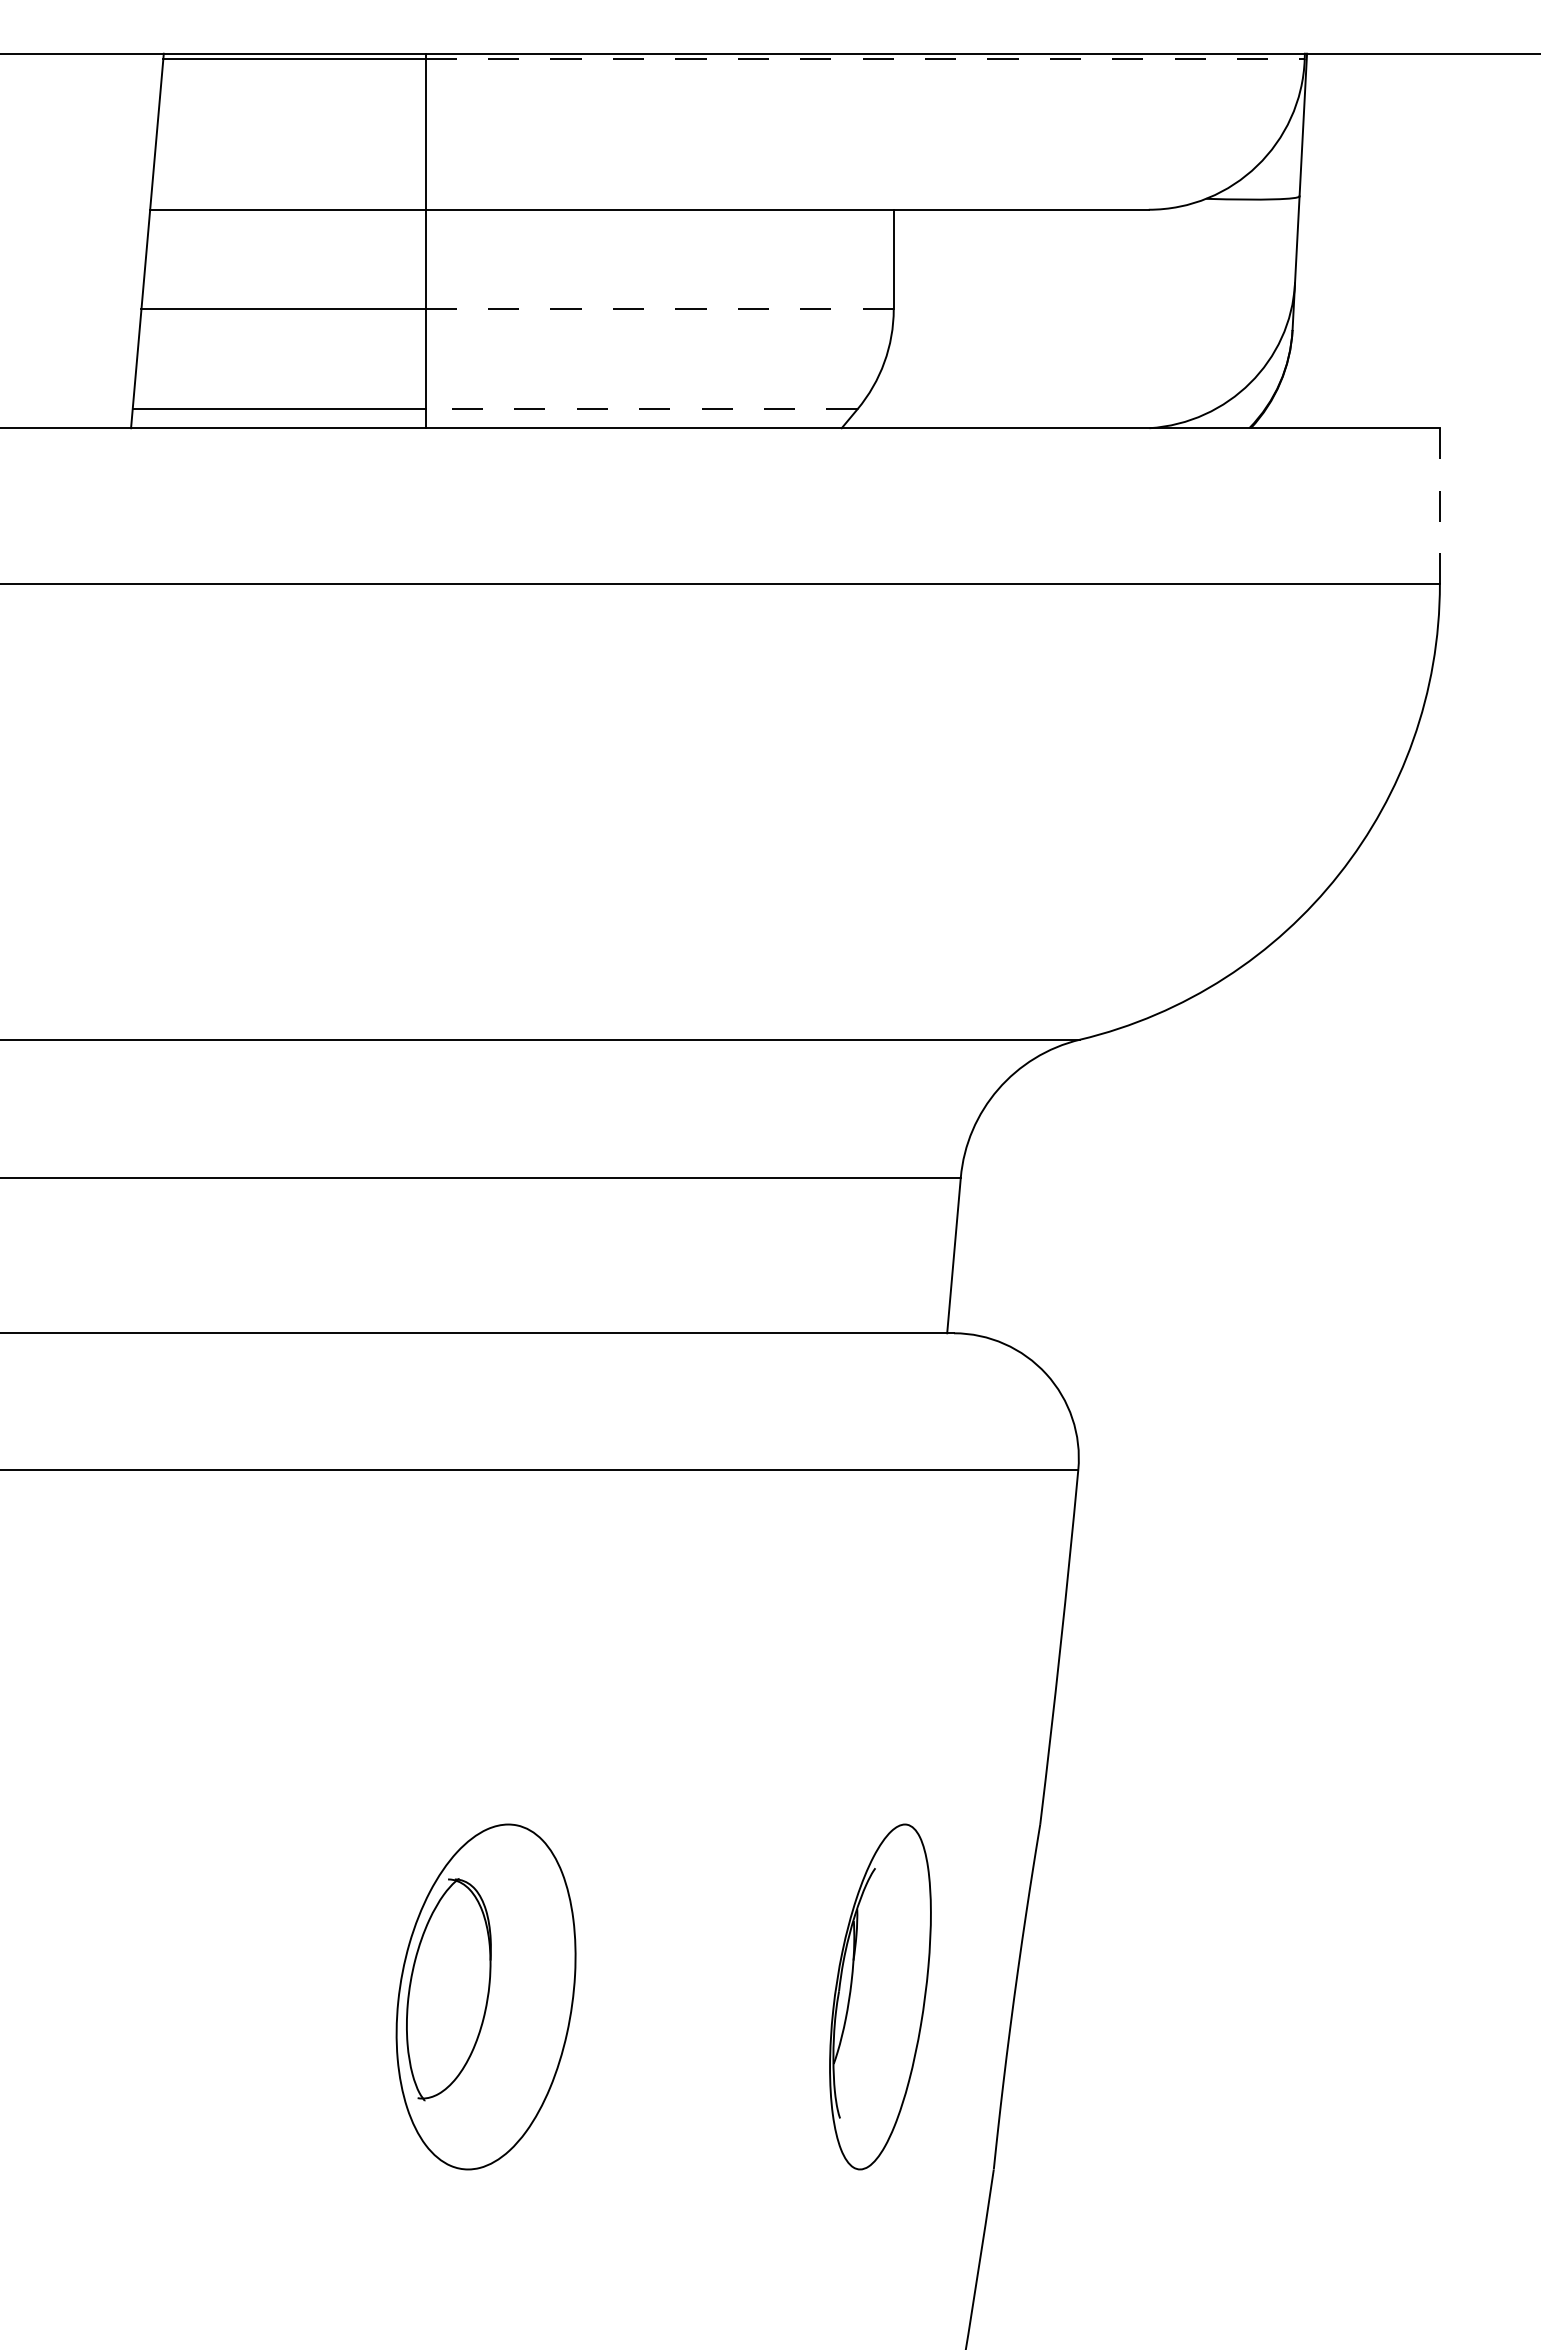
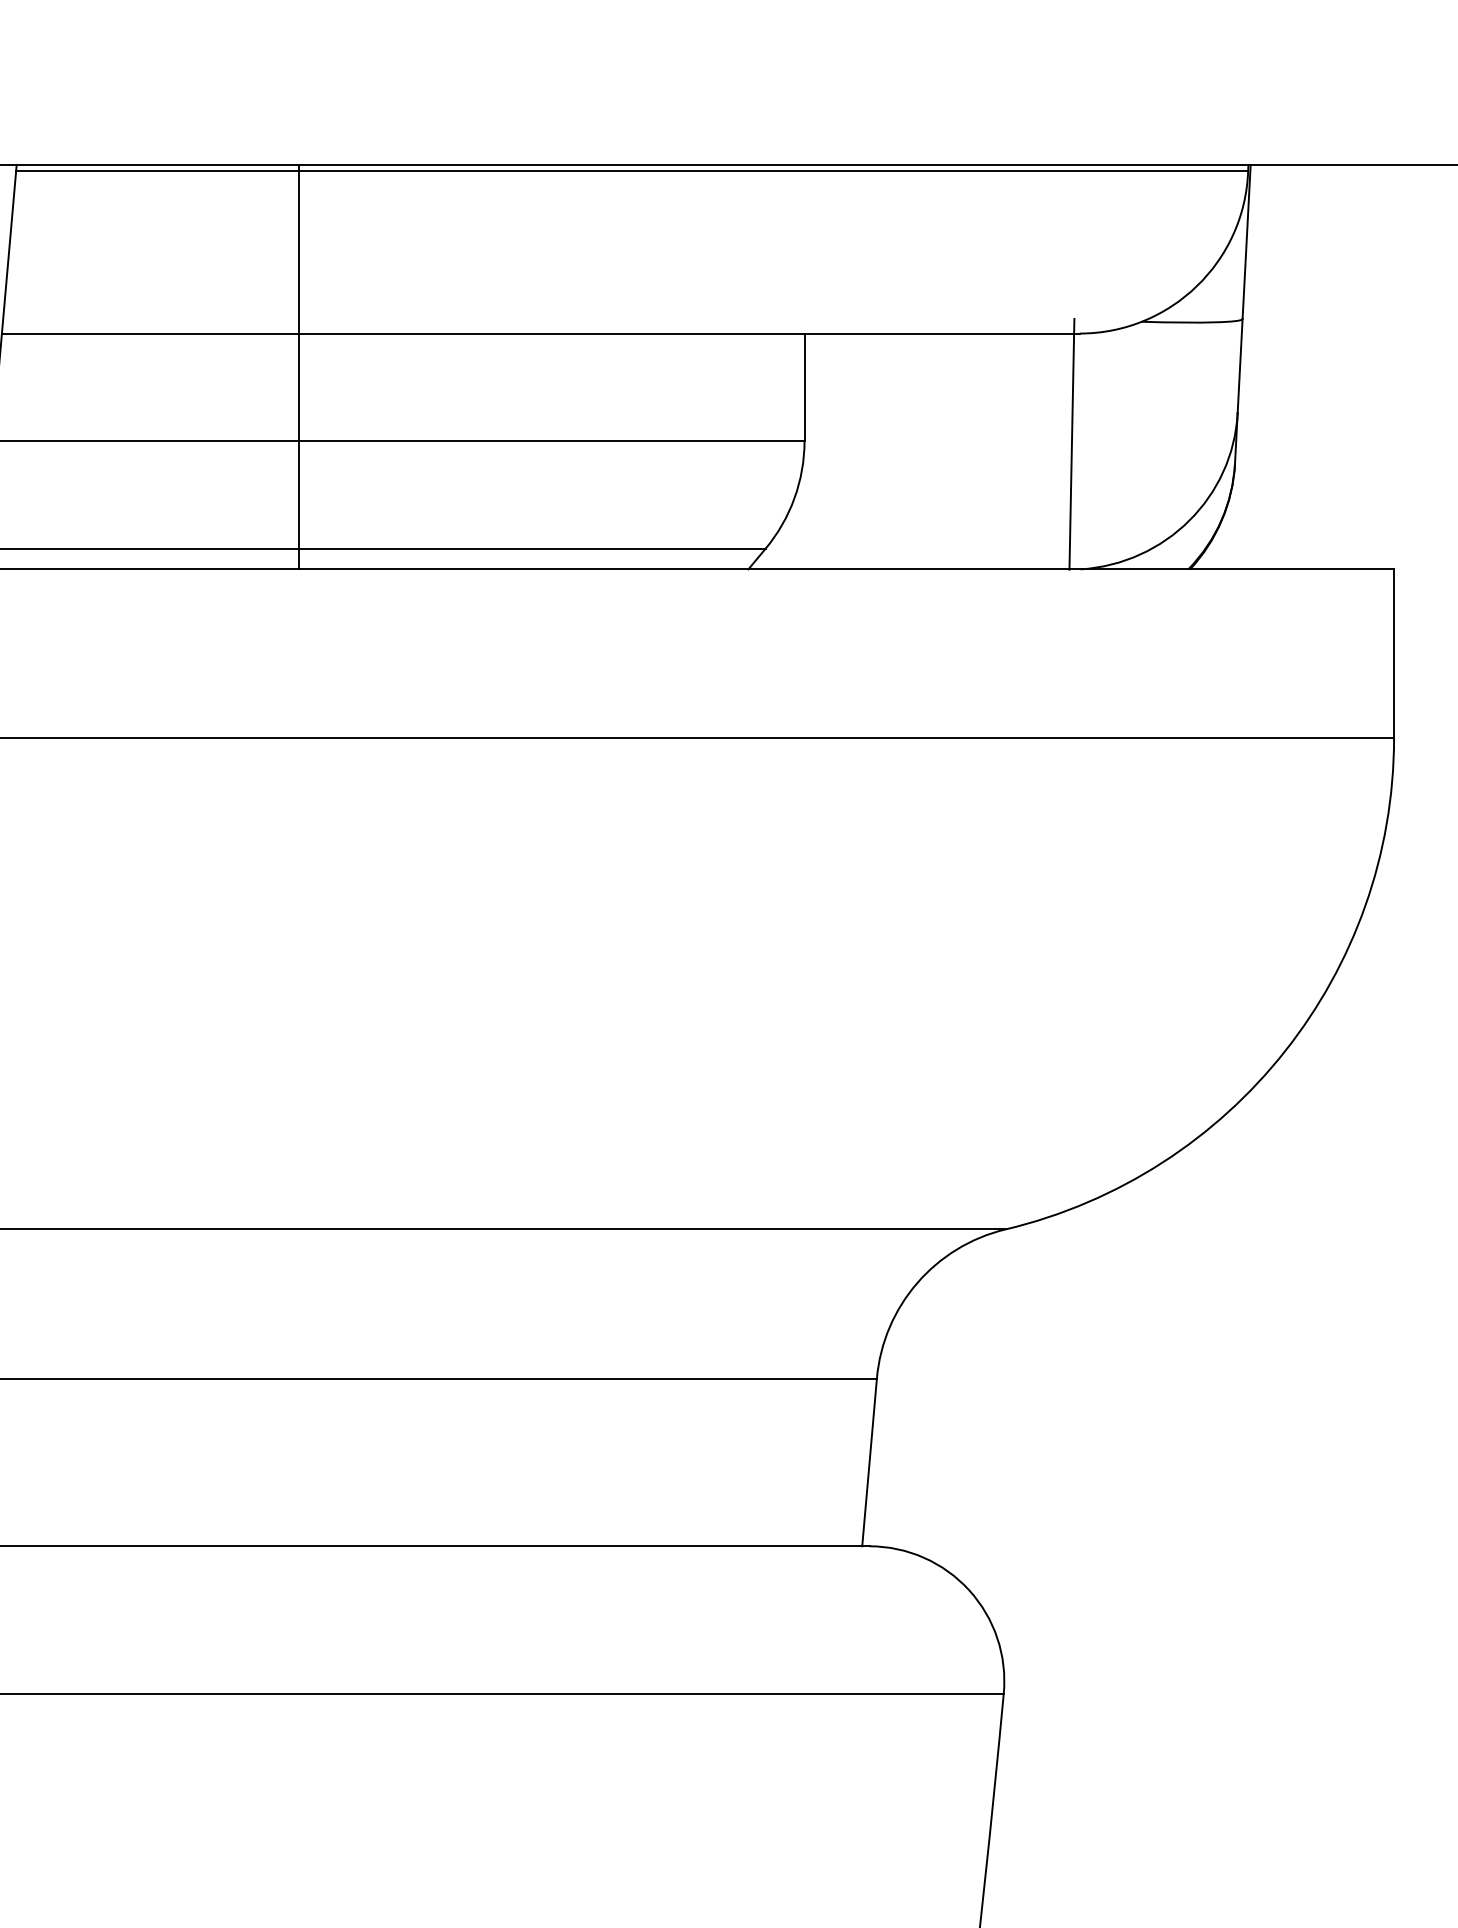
line: (865, 59) -> (774, 171), dashed -> solid
line: (660, 309) -> (552, 441), dashed -> solid
line: (1141, 312) -> (1071, 444), added
line: (641, 409) -> (532, 549), dashed -> solid
line: (1439, 505) -> (1393, 652), dashed -> solid

